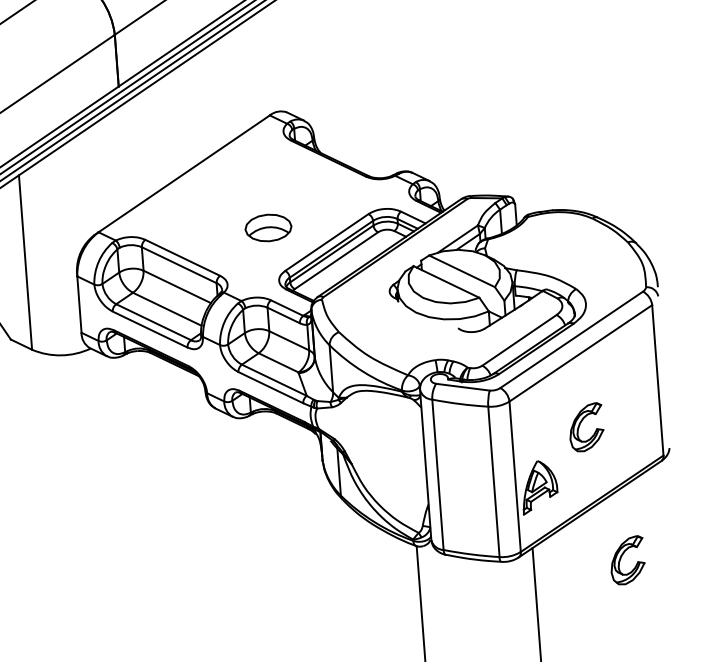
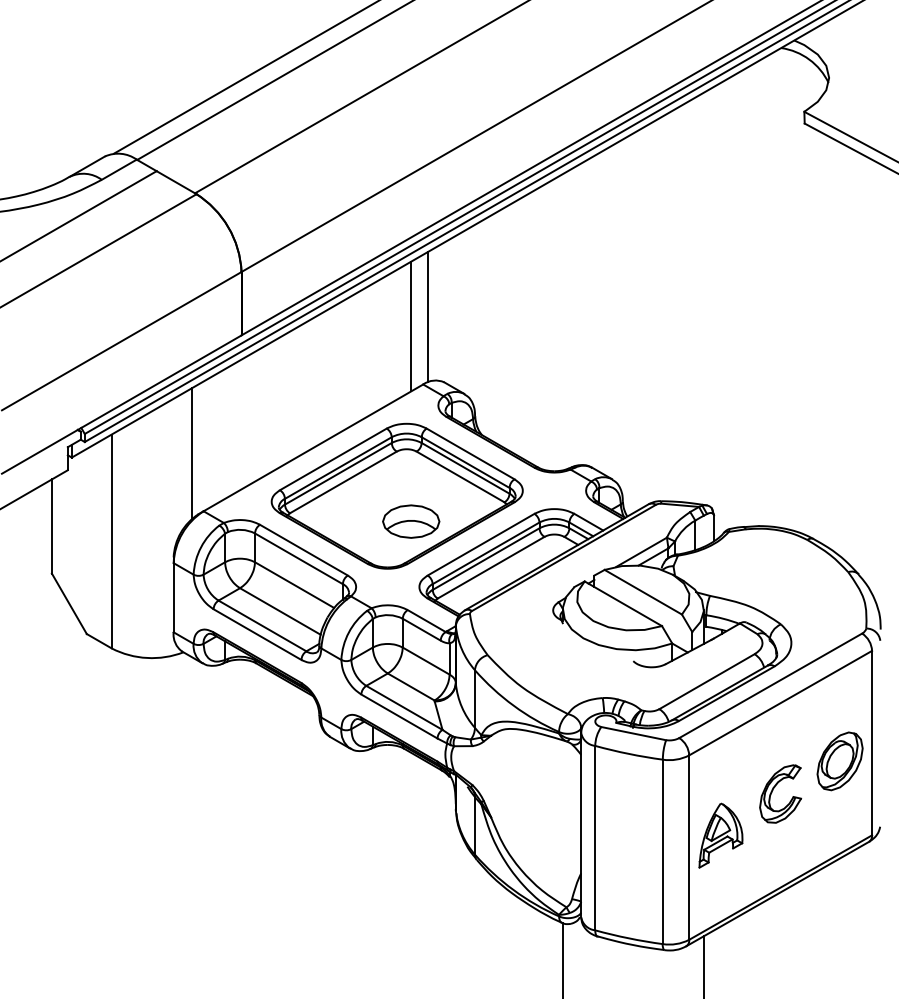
line: (269, 60) -> (427, 317), added
line: (256, 68) -> (411, 326), added
line: (85, 185) -> (191, 453), added
part: (254, 207) -> (396, 495), added
part: (632, 397) -> (839, 761), added
part: (539, 487) -> (720, 835), moved
part: (621, 558) -> (811, 956), removed

